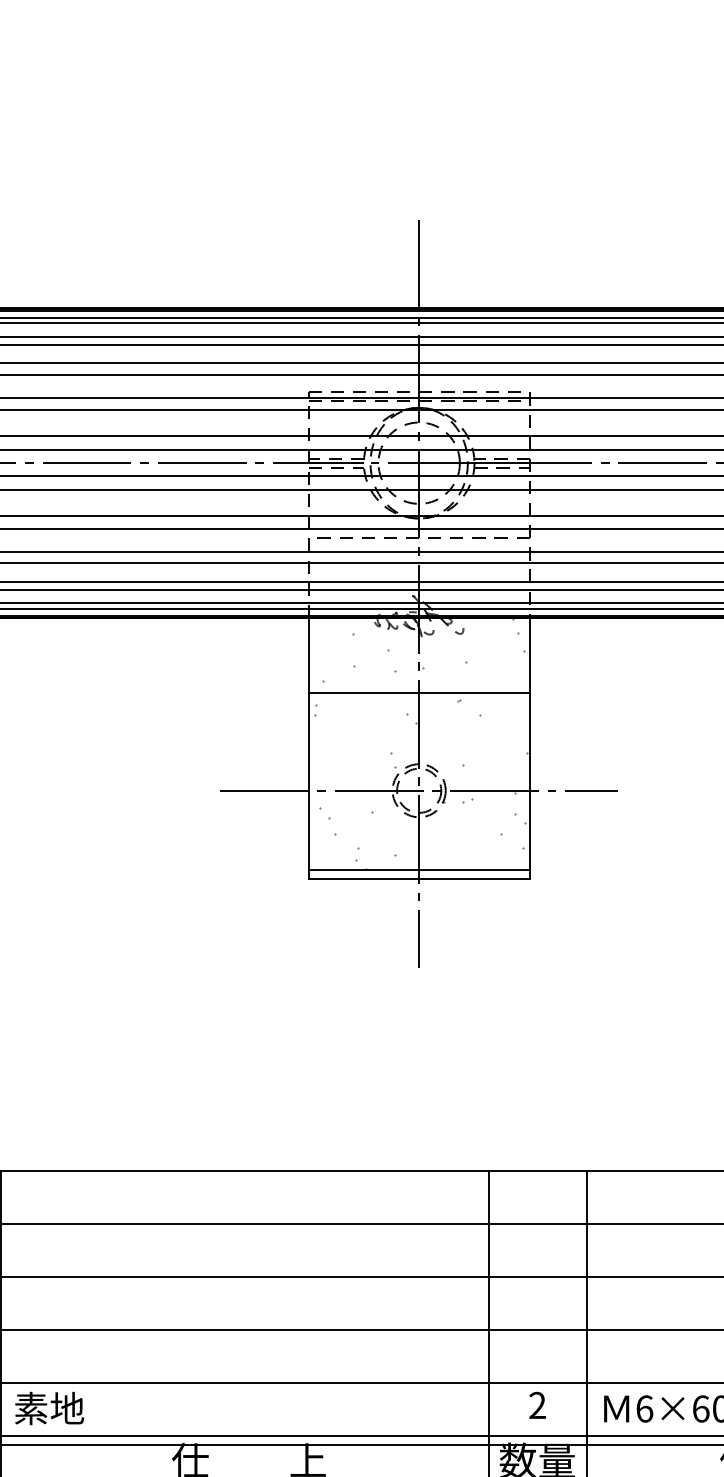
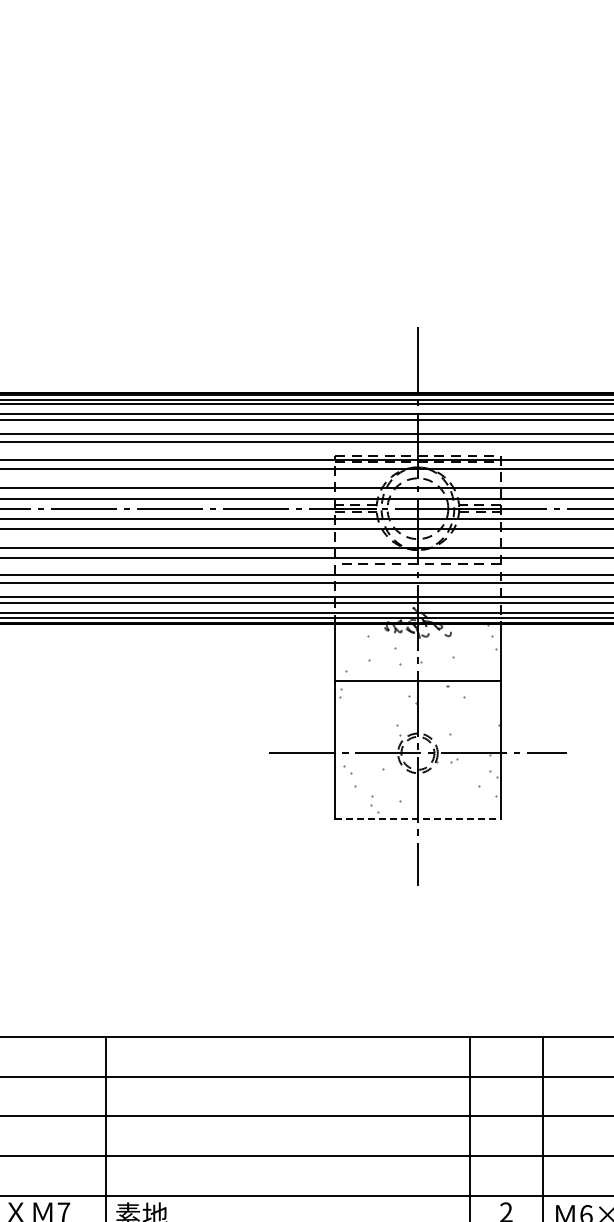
line: (418, 869) -> (417, 812), removed
line: (418, 879) -> (417, 819), solid -> dashed

